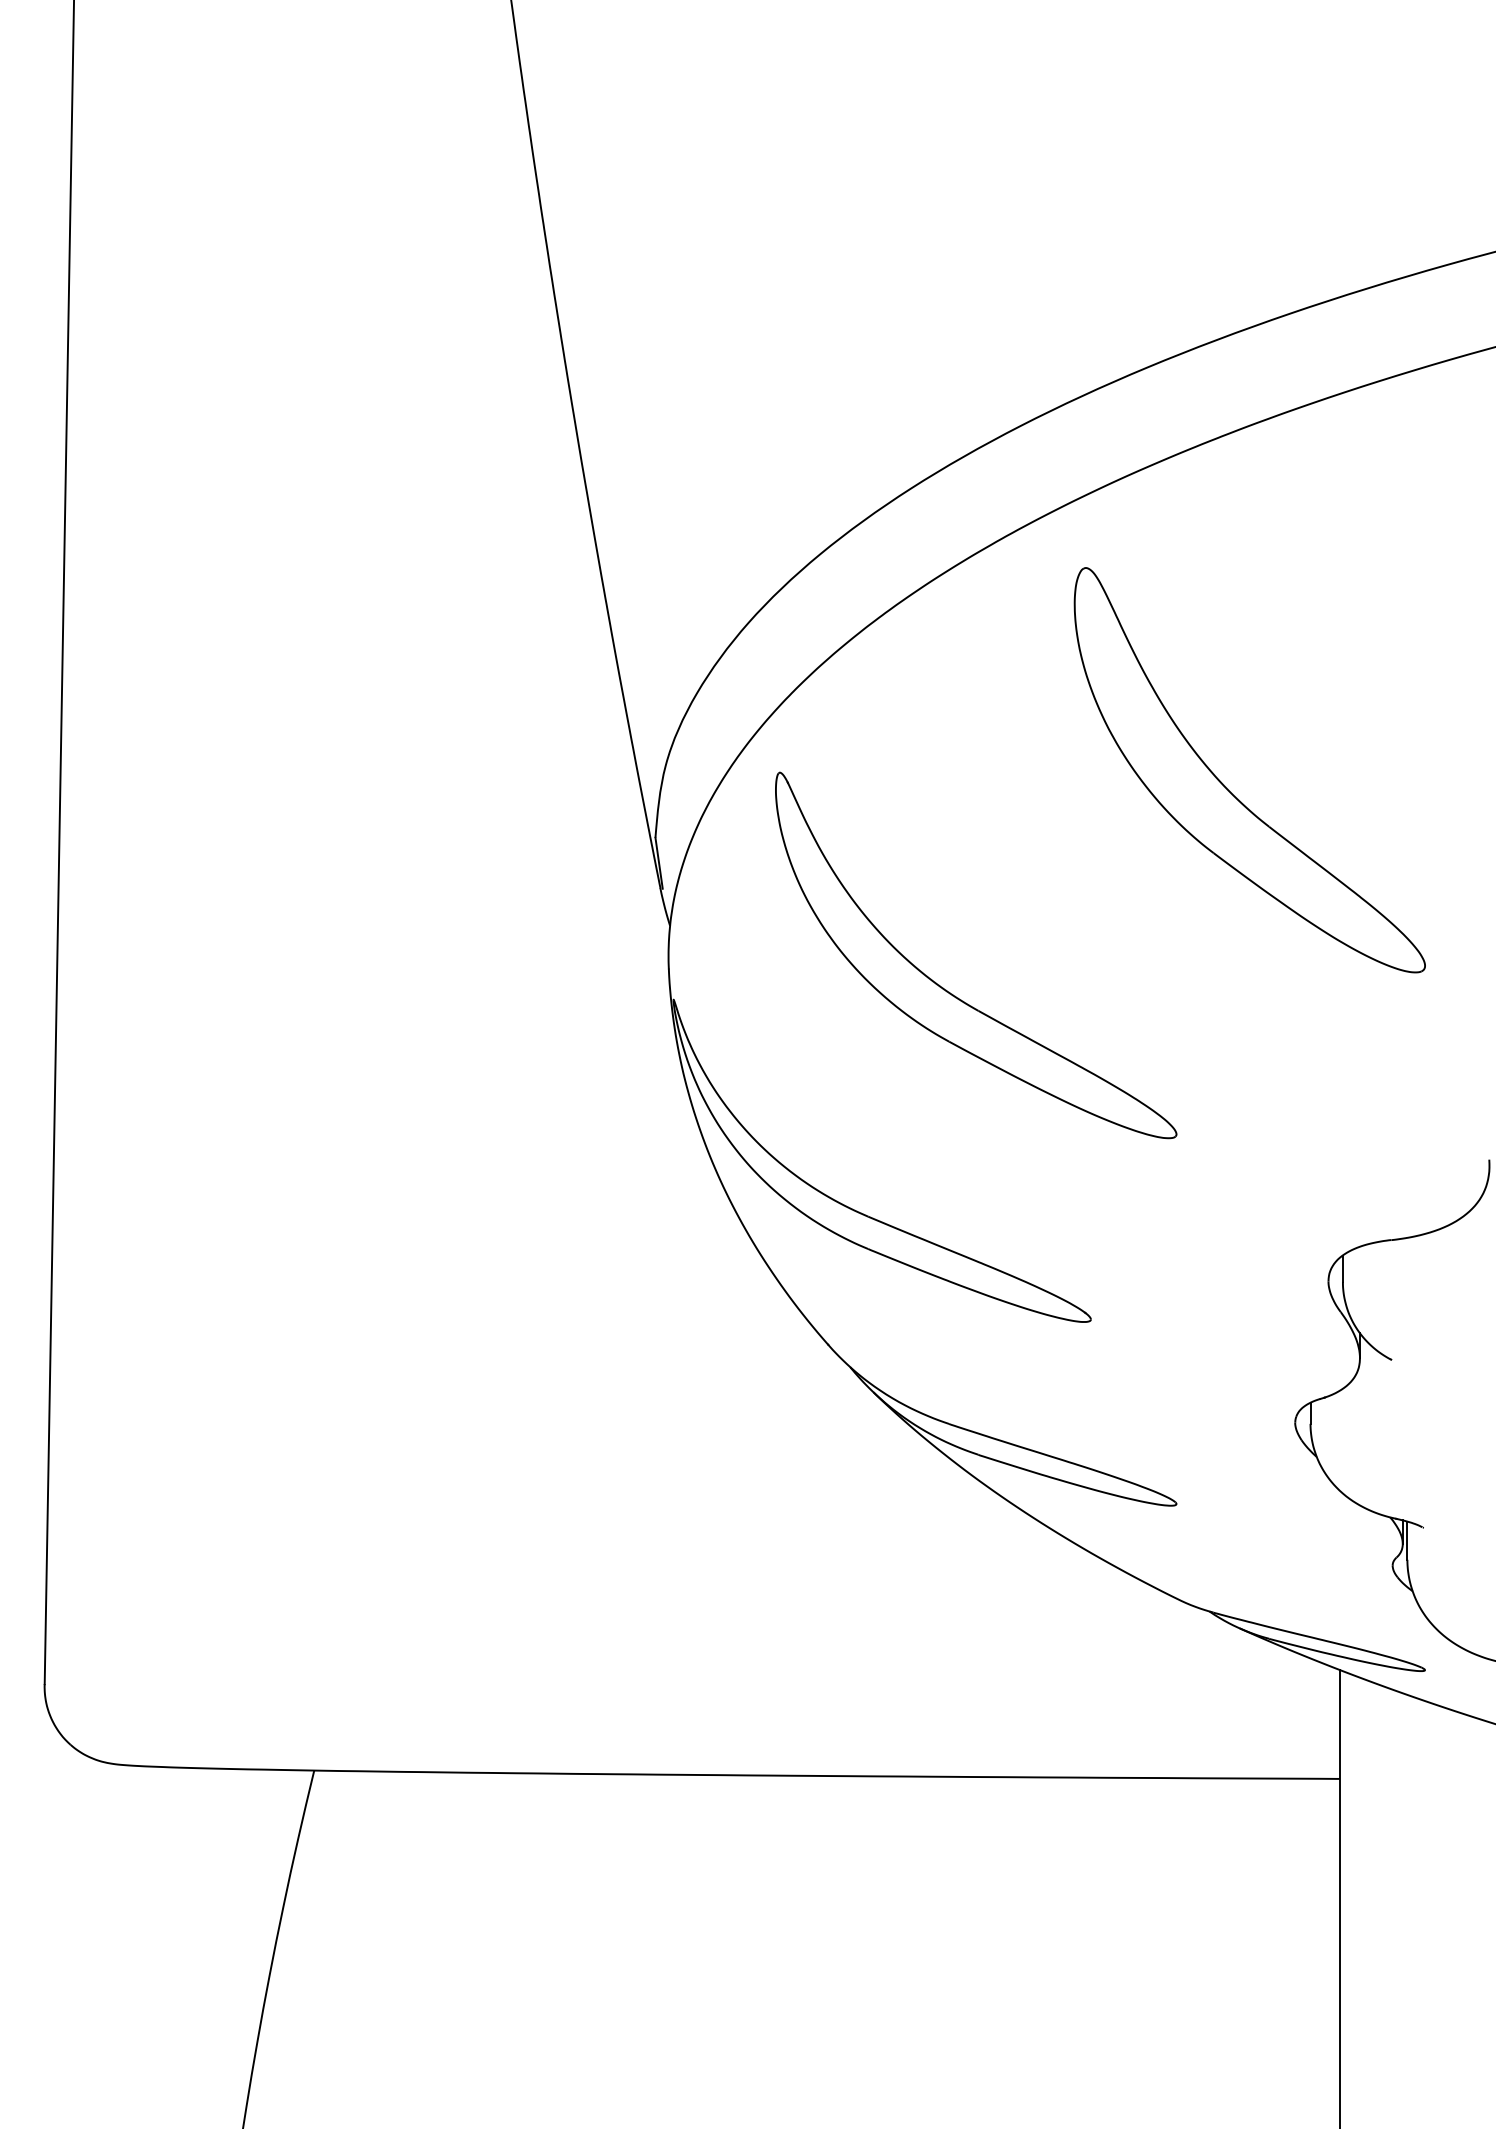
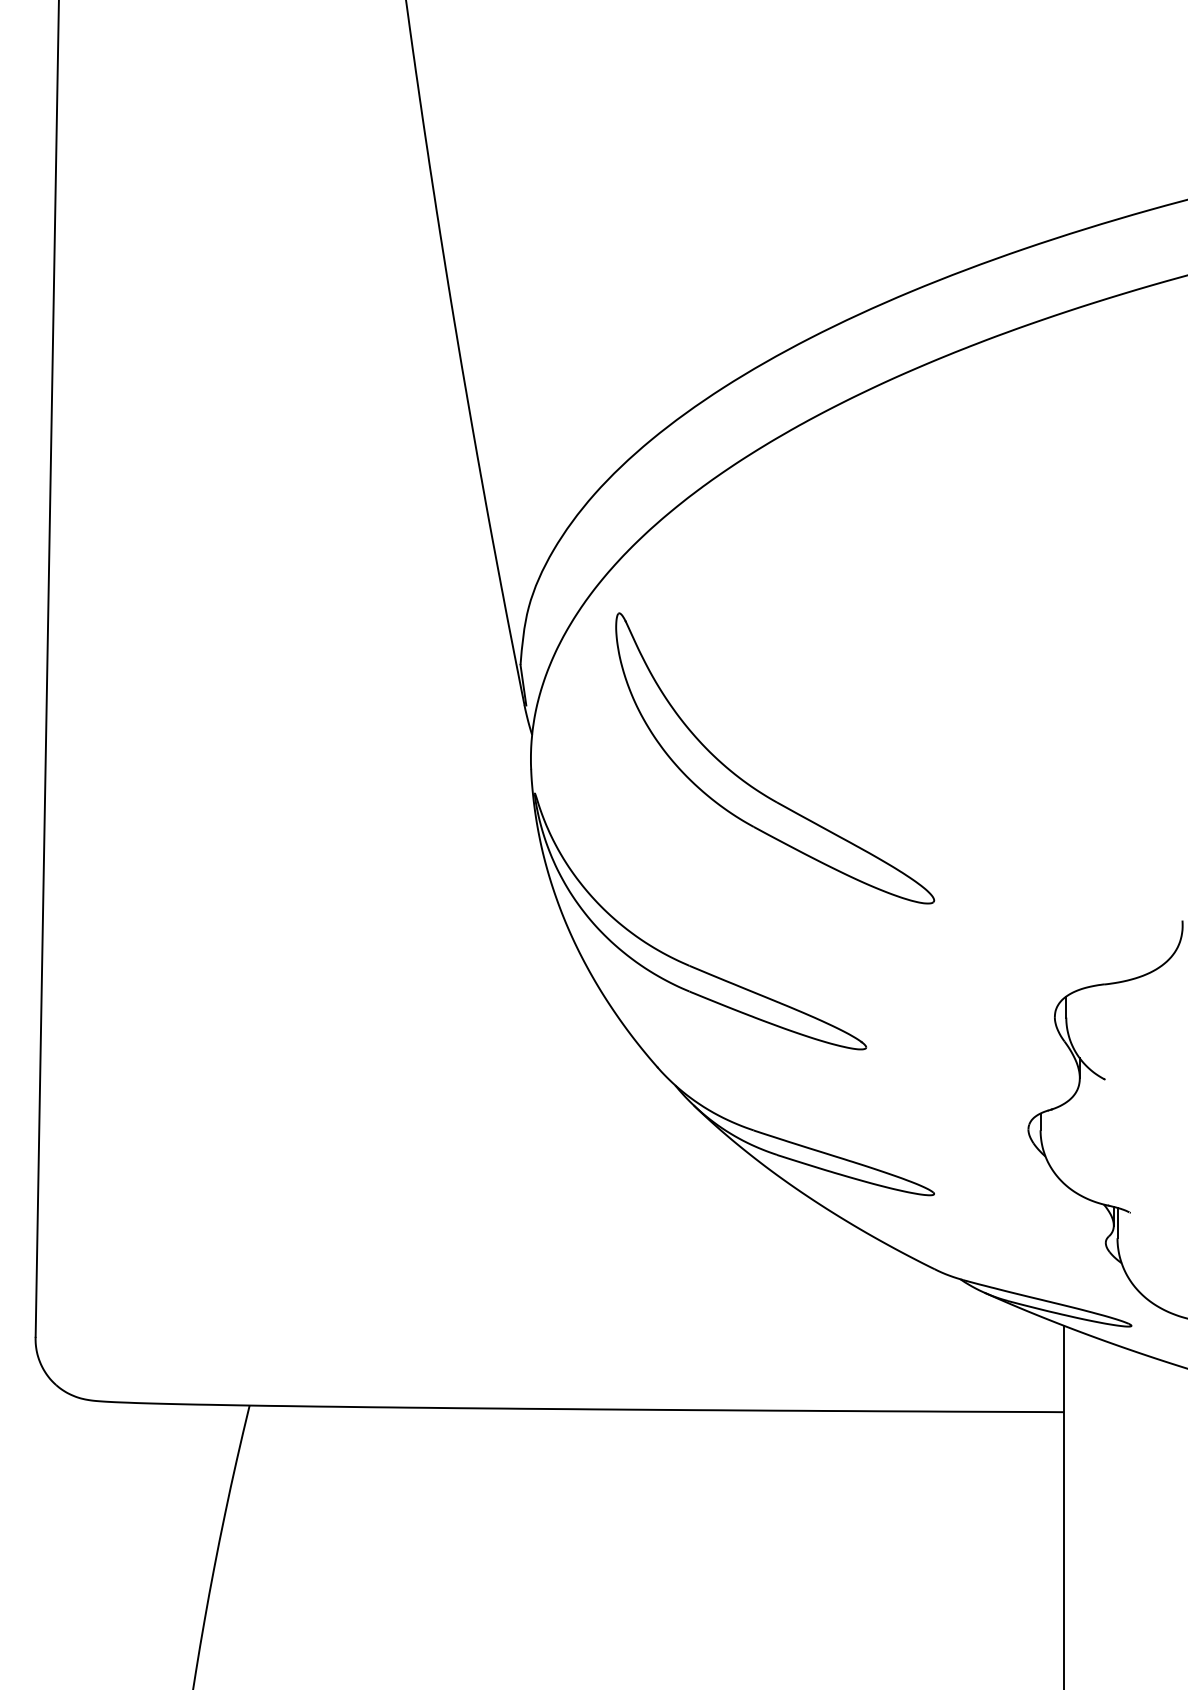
part: (1229, 790) -> (976, 627), removed

